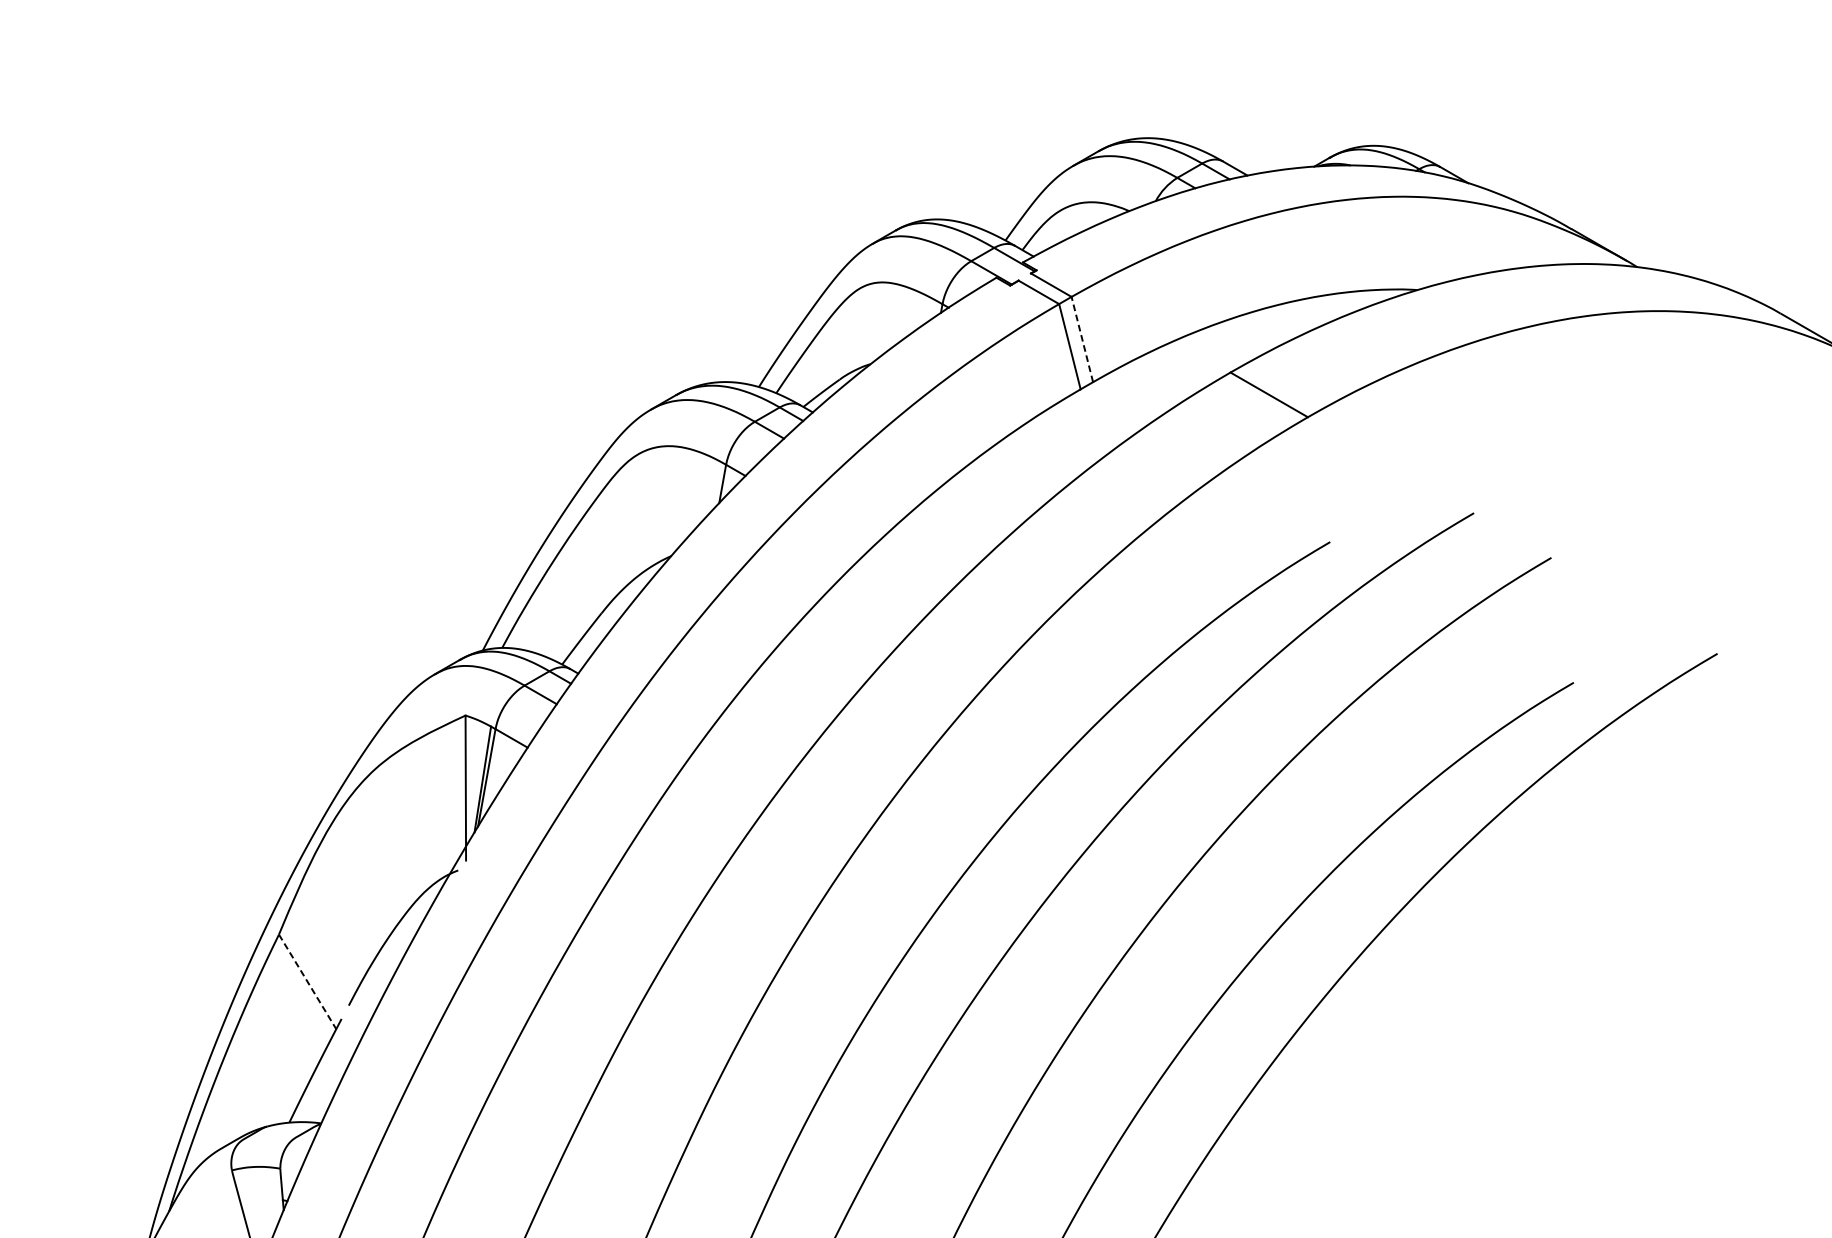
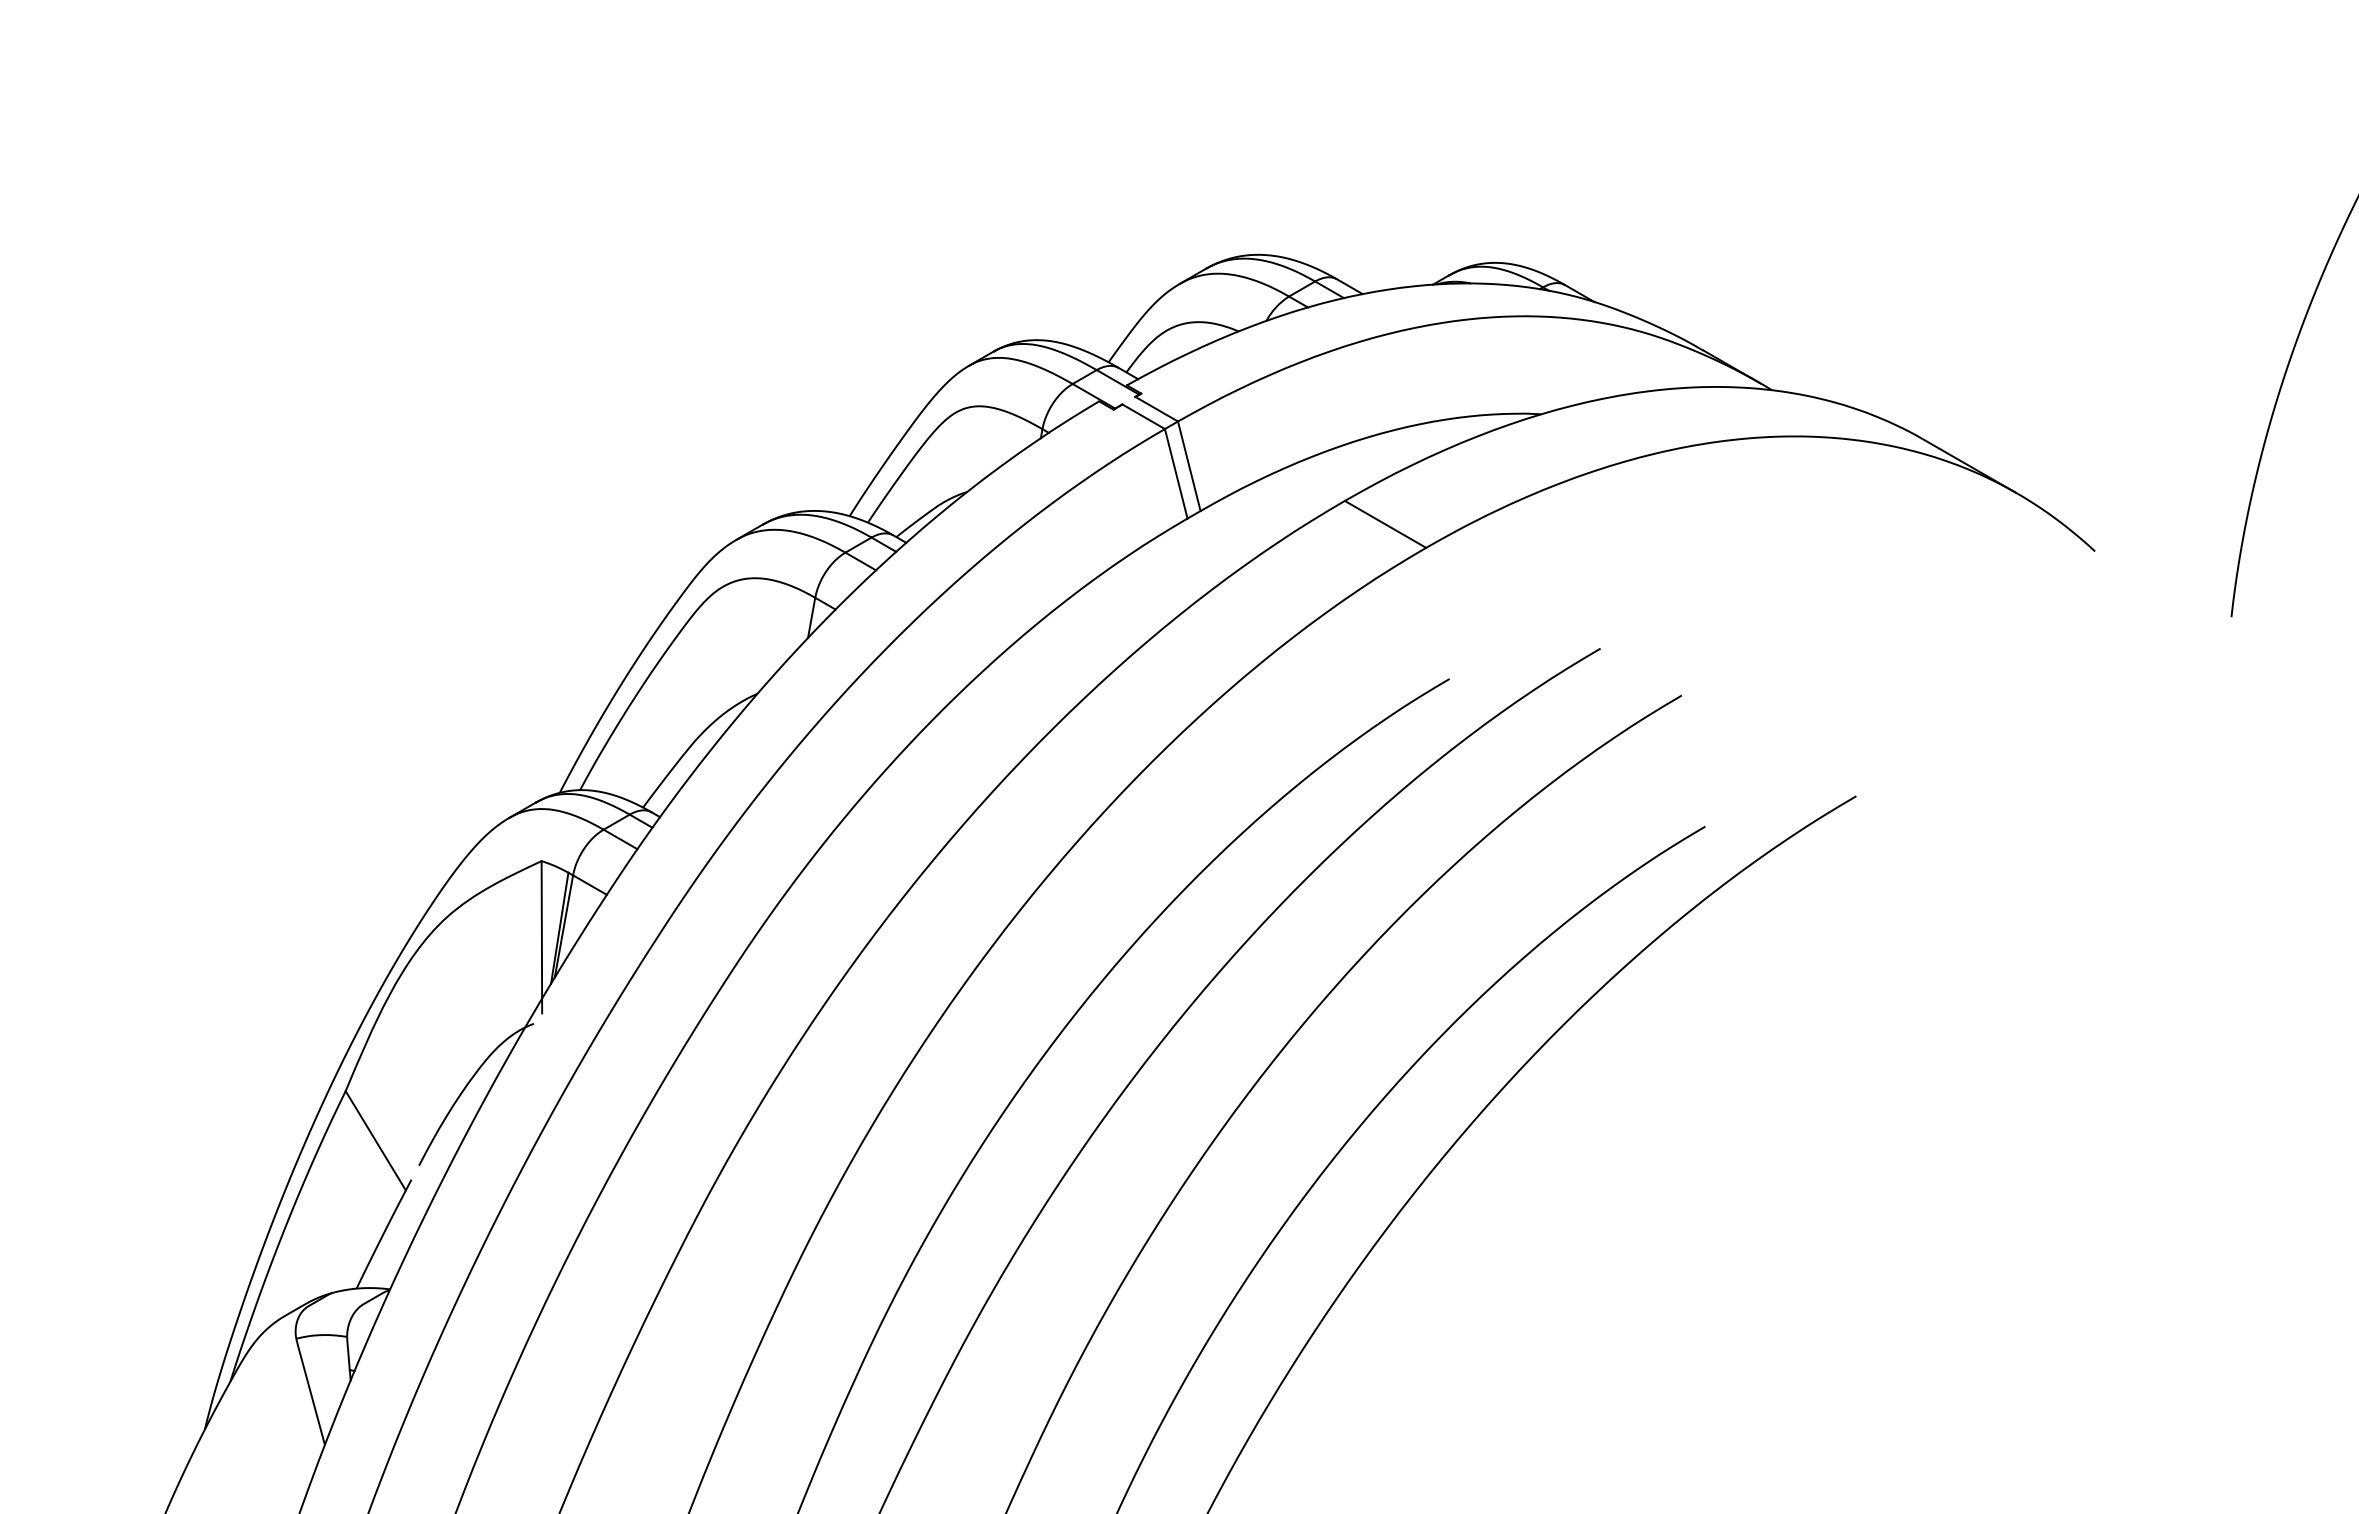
line: (1082, 338) -> (1189, 465), dashed -> solid
line: (308, 982) -> (376, 1141), dashed -> solid

